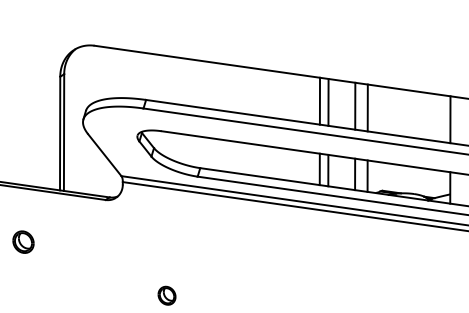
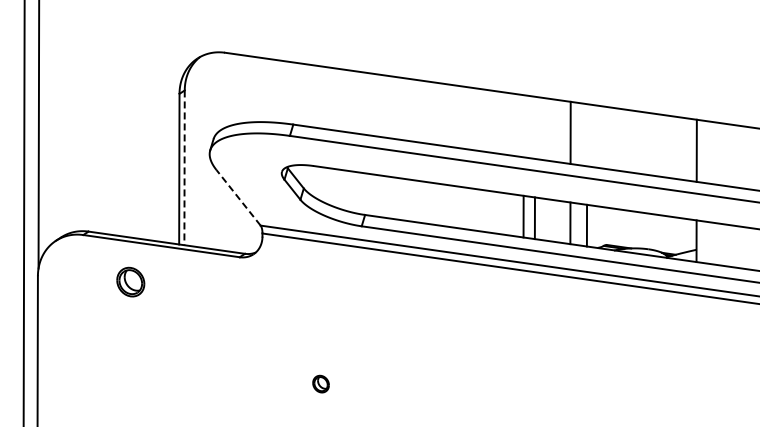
line: (319, 101) -> (523, 126), removed
line: (328, 102) -> (535, 127), removed
line: (368, 108) -> (587, 135), removed
line: (64, 133) -> (184, 168), solid -> dashed
line: (104, 154) -> (238, 197), solid -> dashed
part: (23, 241) -> (130, 281), moved
part: (166, 295) -> (320, 383), size x0.7

